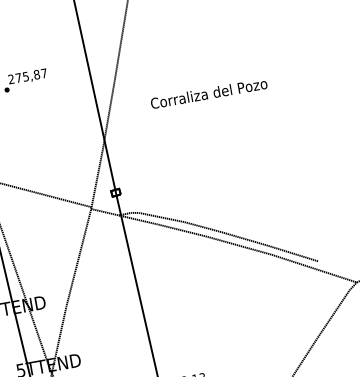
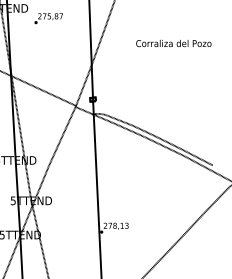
text: (208, 93) -> (173, 43), moved

